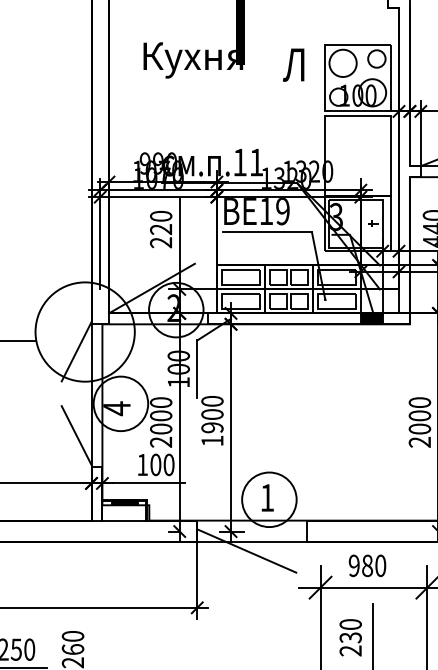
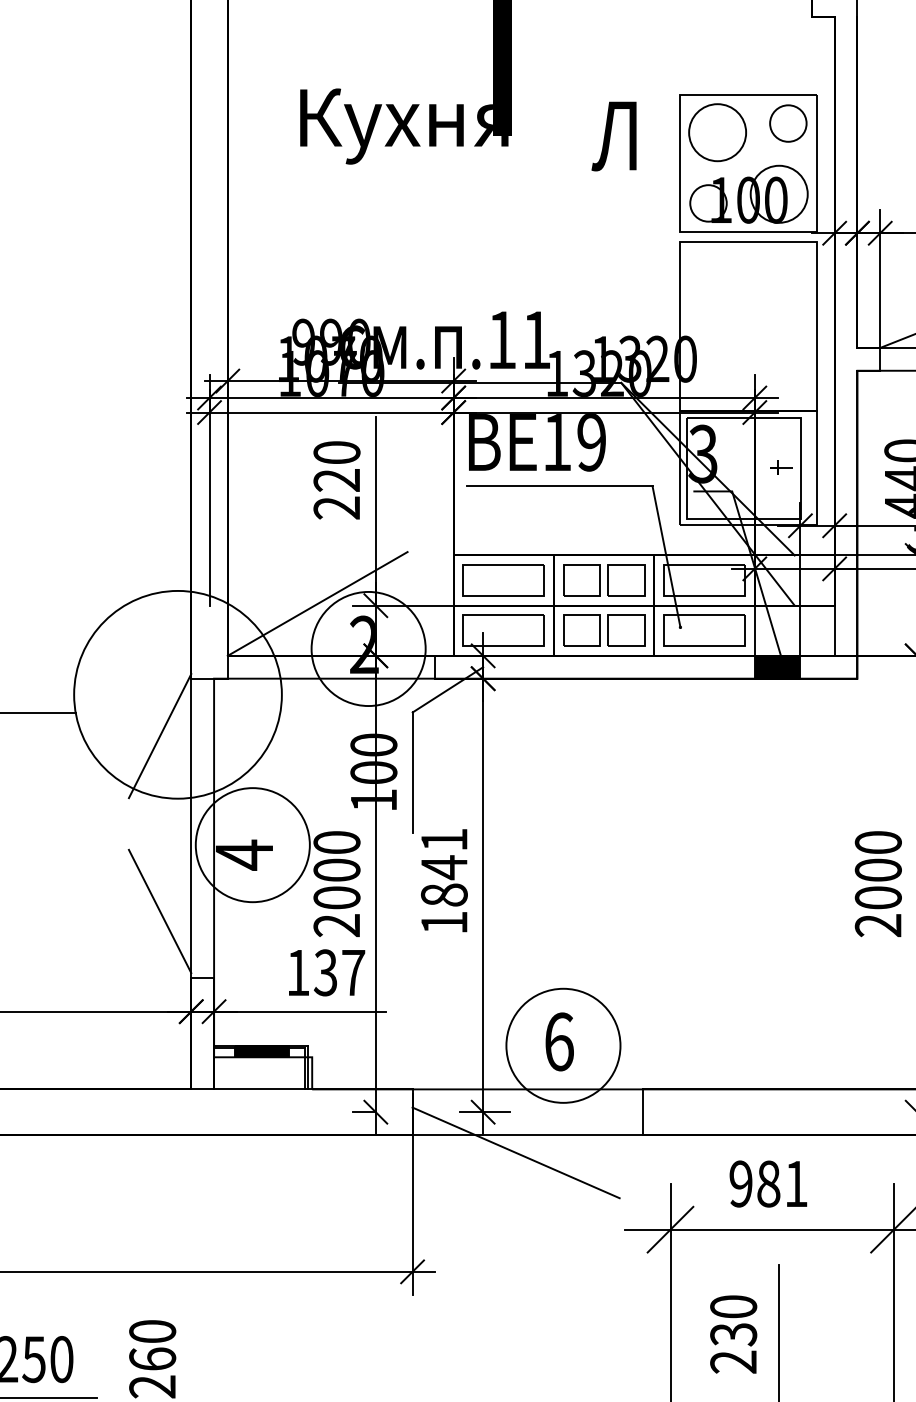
text: (212, 414) -> (444, 867), 1900 -> 1841
text: (162, 464) -> (339, 971), 100 -> 137
text: (267, 497) -> (559, 1040), 1 -> 6
text: (380, 565) -> (795, 1183), 980 -> 981

